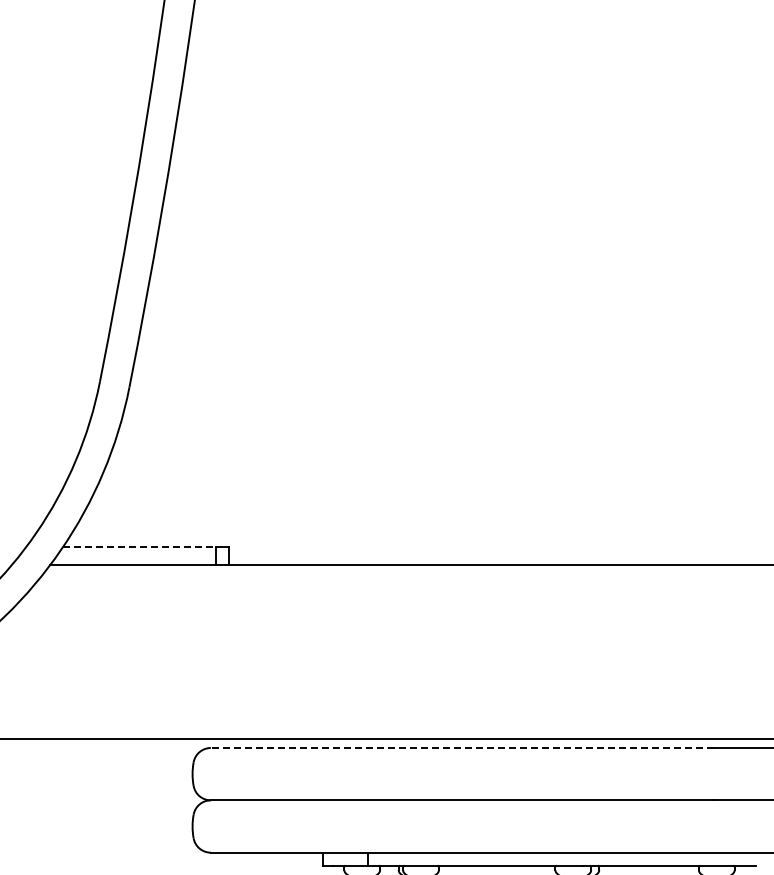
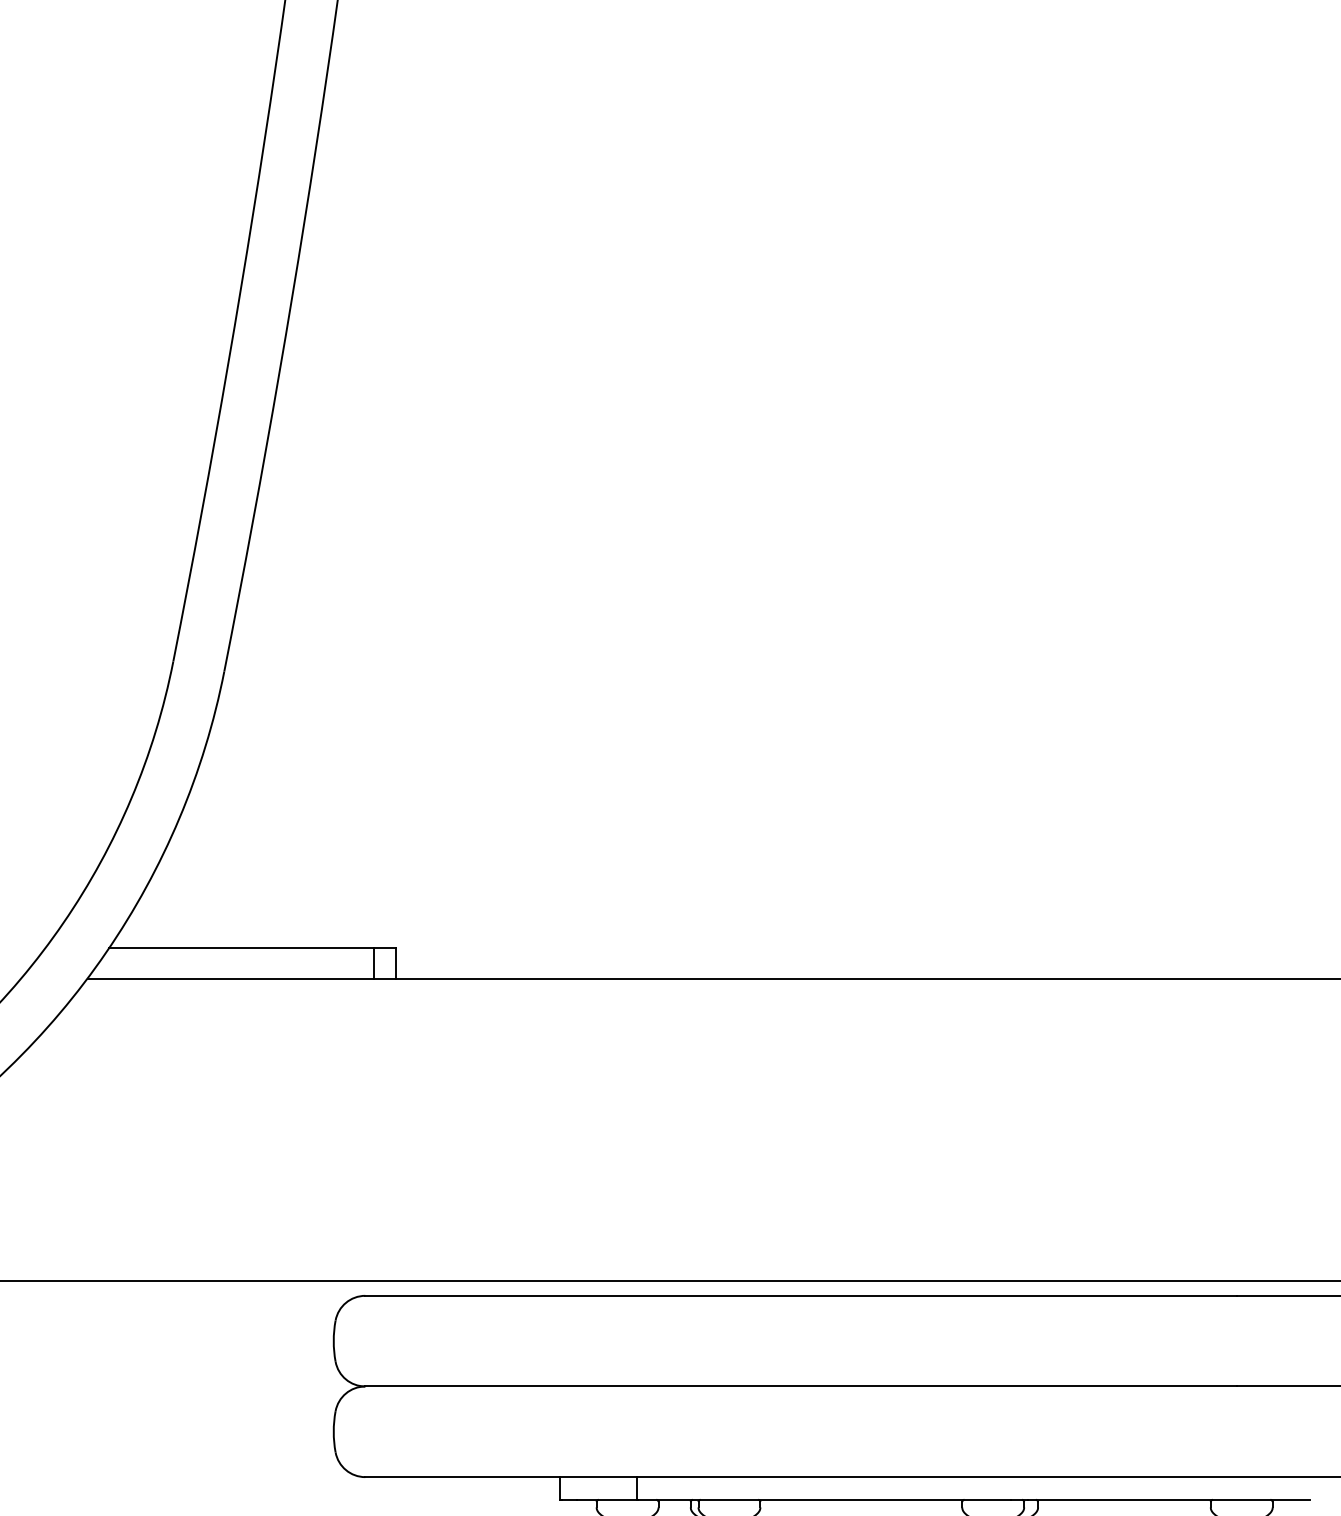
line: (139, 547) -> (241, 948), dashed -> solid
line: (462, 748) -> (801, 1296), dashed -> solid

